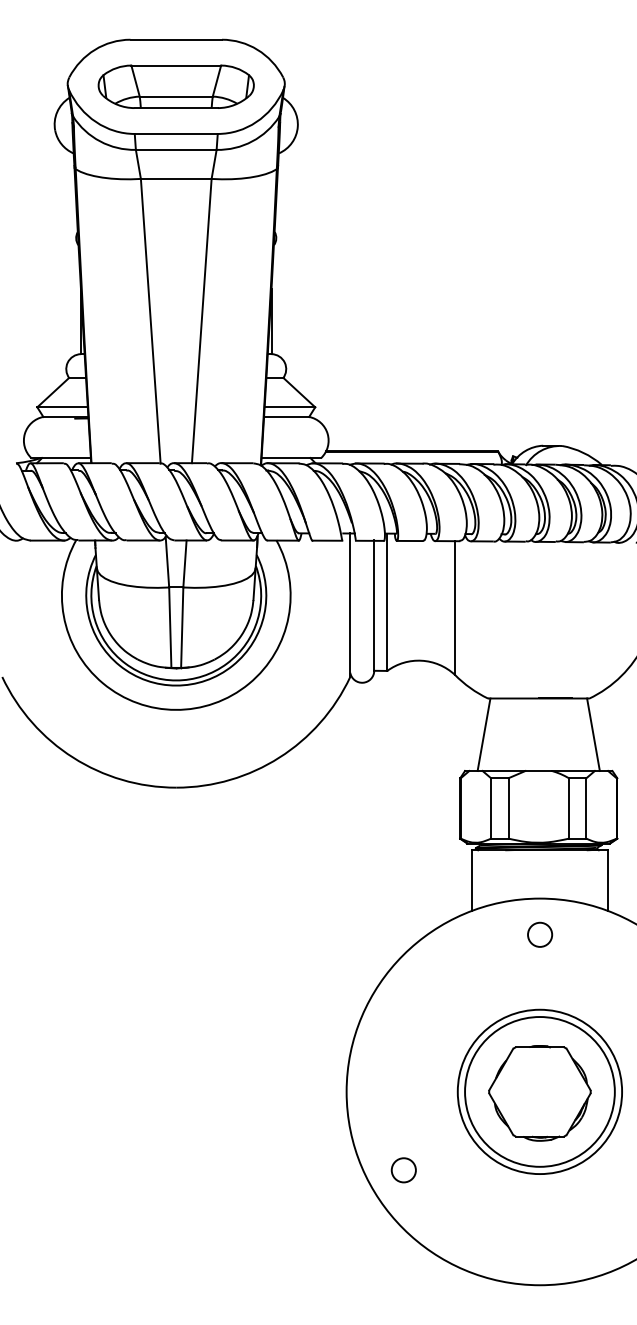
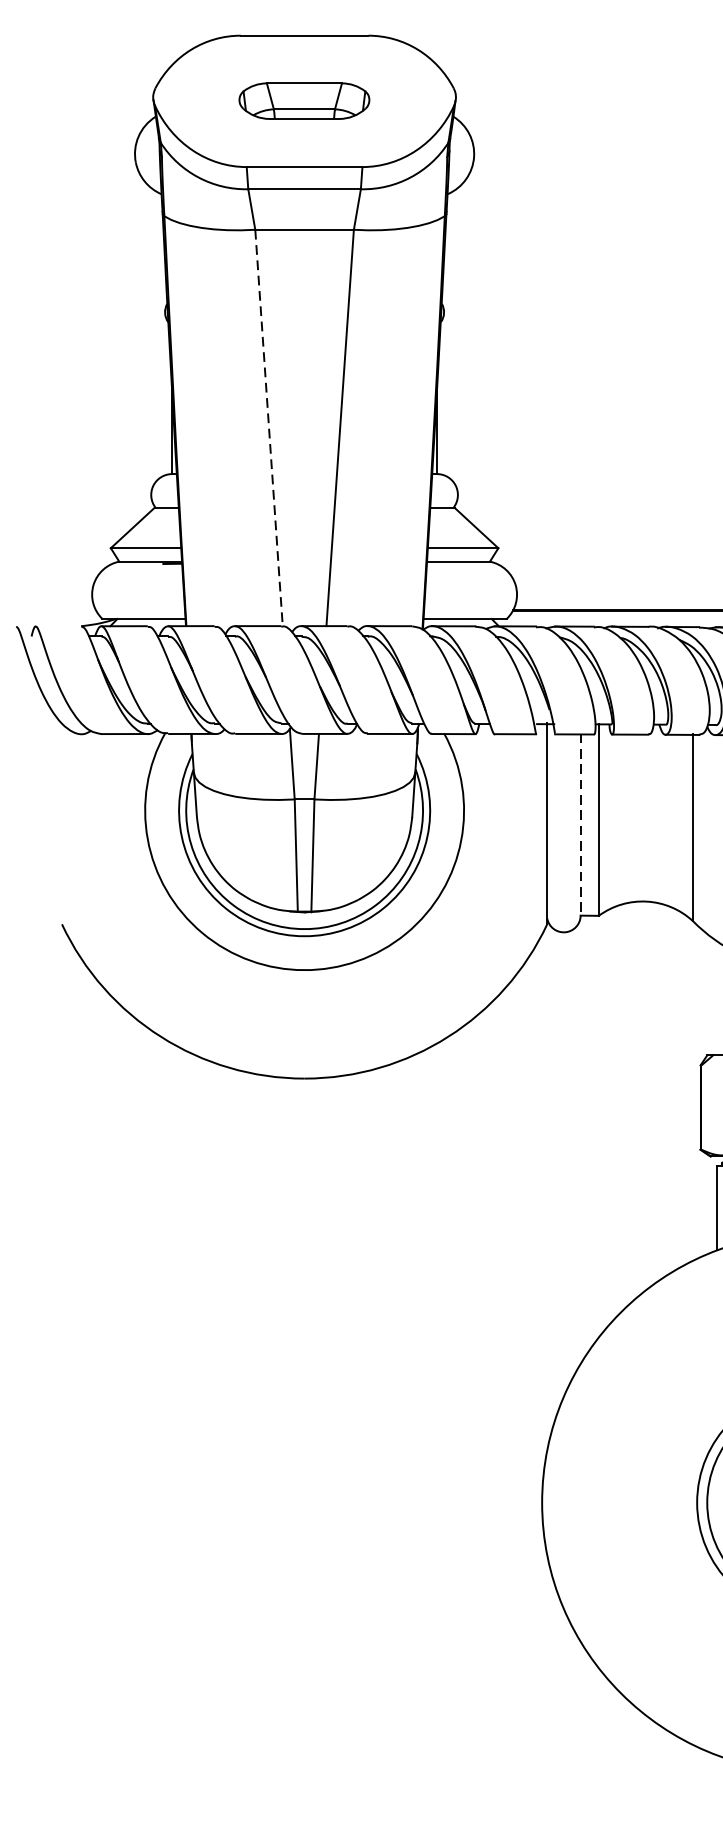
part: (175, 86) -> (303, 100), size x0.6
line: (150, 321) -> (268, 428), solid -> dashed
line: (374, 606) -> (581, 825), solid -> dashed
circle: (403, 1170) -> (621, 1612), removed

